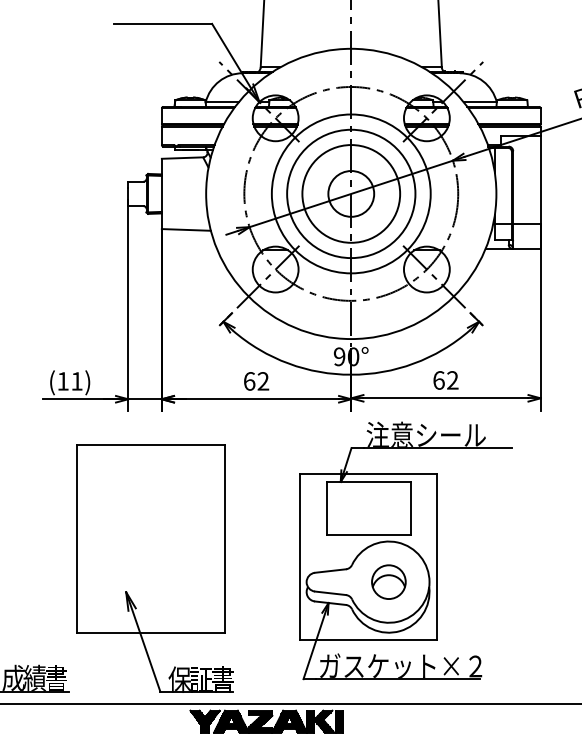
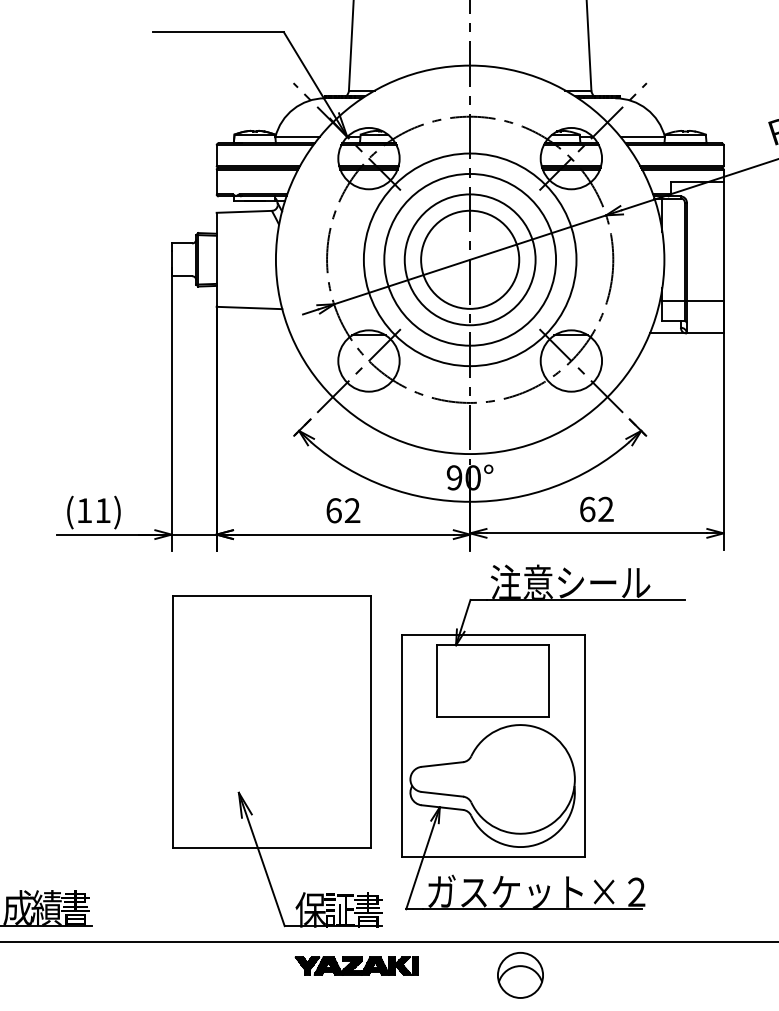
circle: (350, 193) -> (469, 259), size x1.6
part: (155, 568) -> (277, 761), moved
part: (388, 582) -> (520, 975), moved
part: (266, 721) -> (356, 965), size x0.6

